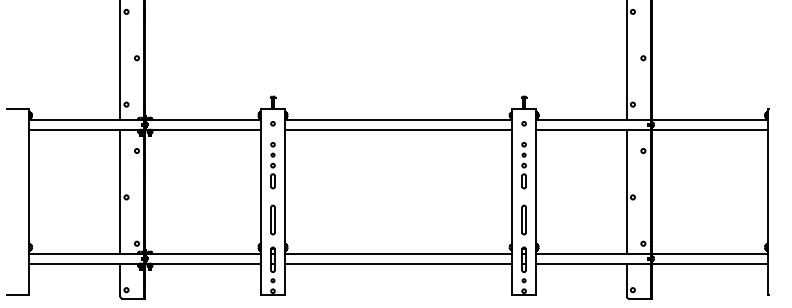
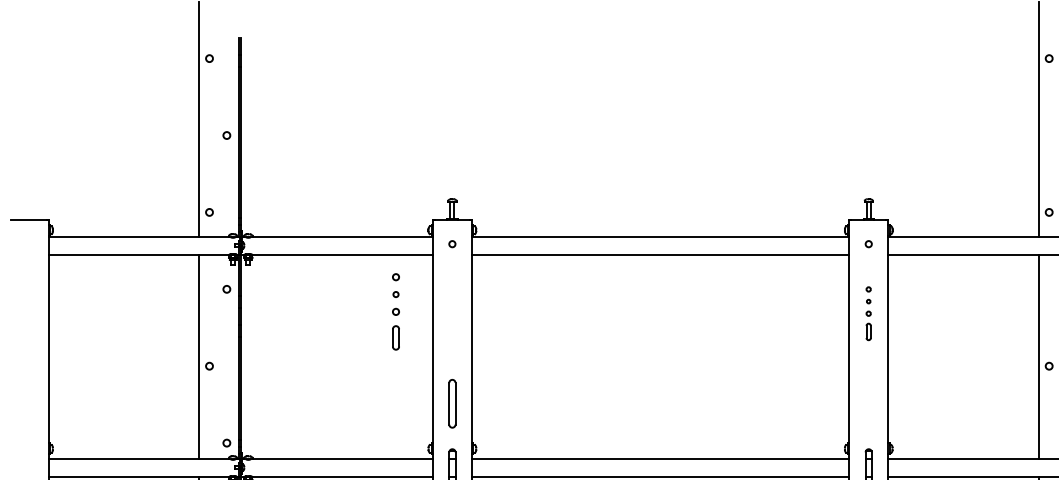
part: (272, 165) -> (395, 311), moved
part: (523, 165) -> (867, 313), size x0.7
part: (523, 219) -> (867, 402), removed

